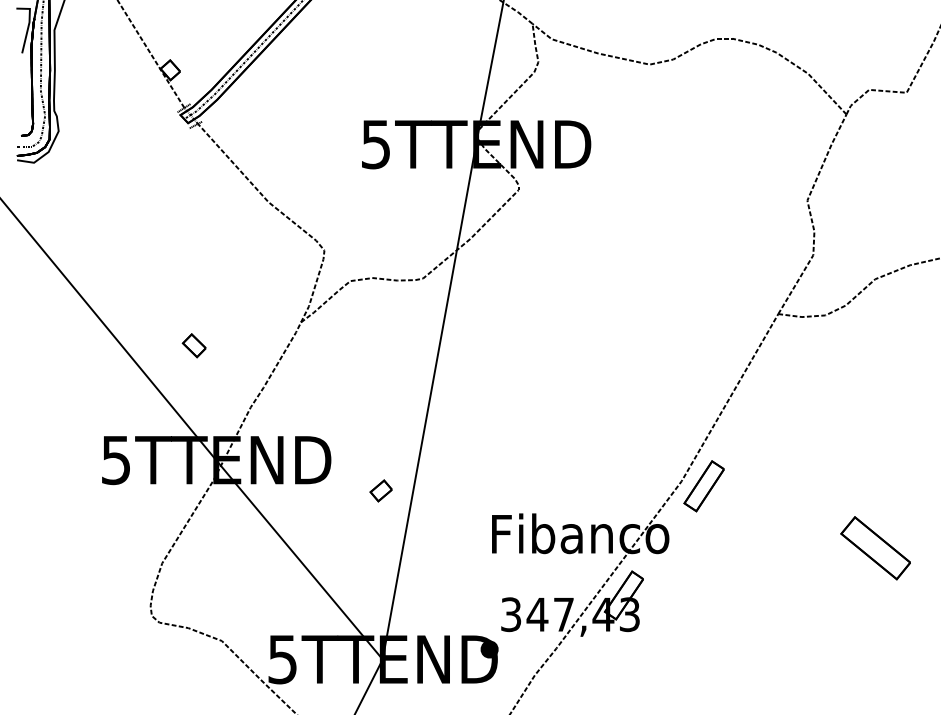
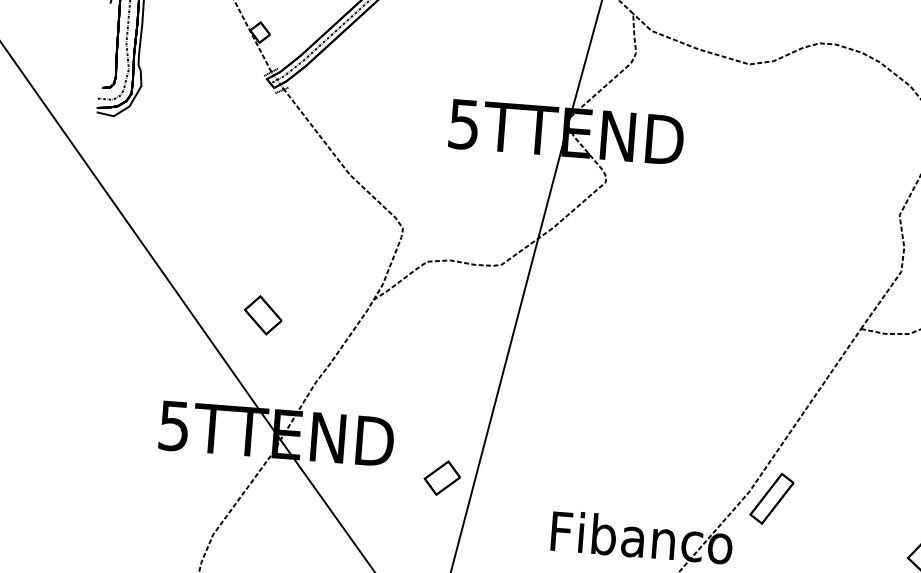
part: (193, 345) -> (262, 315), size x1.6
part: (380, 490) -> (441, 477), size x1.6

